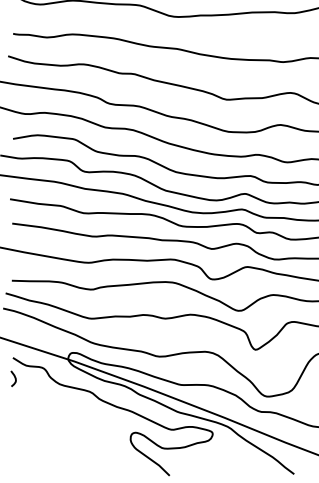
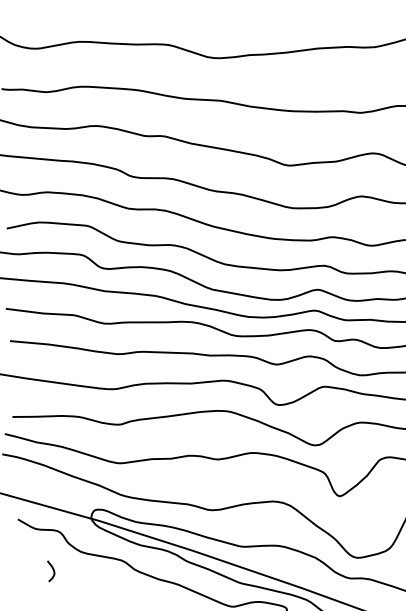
curve: (14, 378) -> (52, 570), moved

